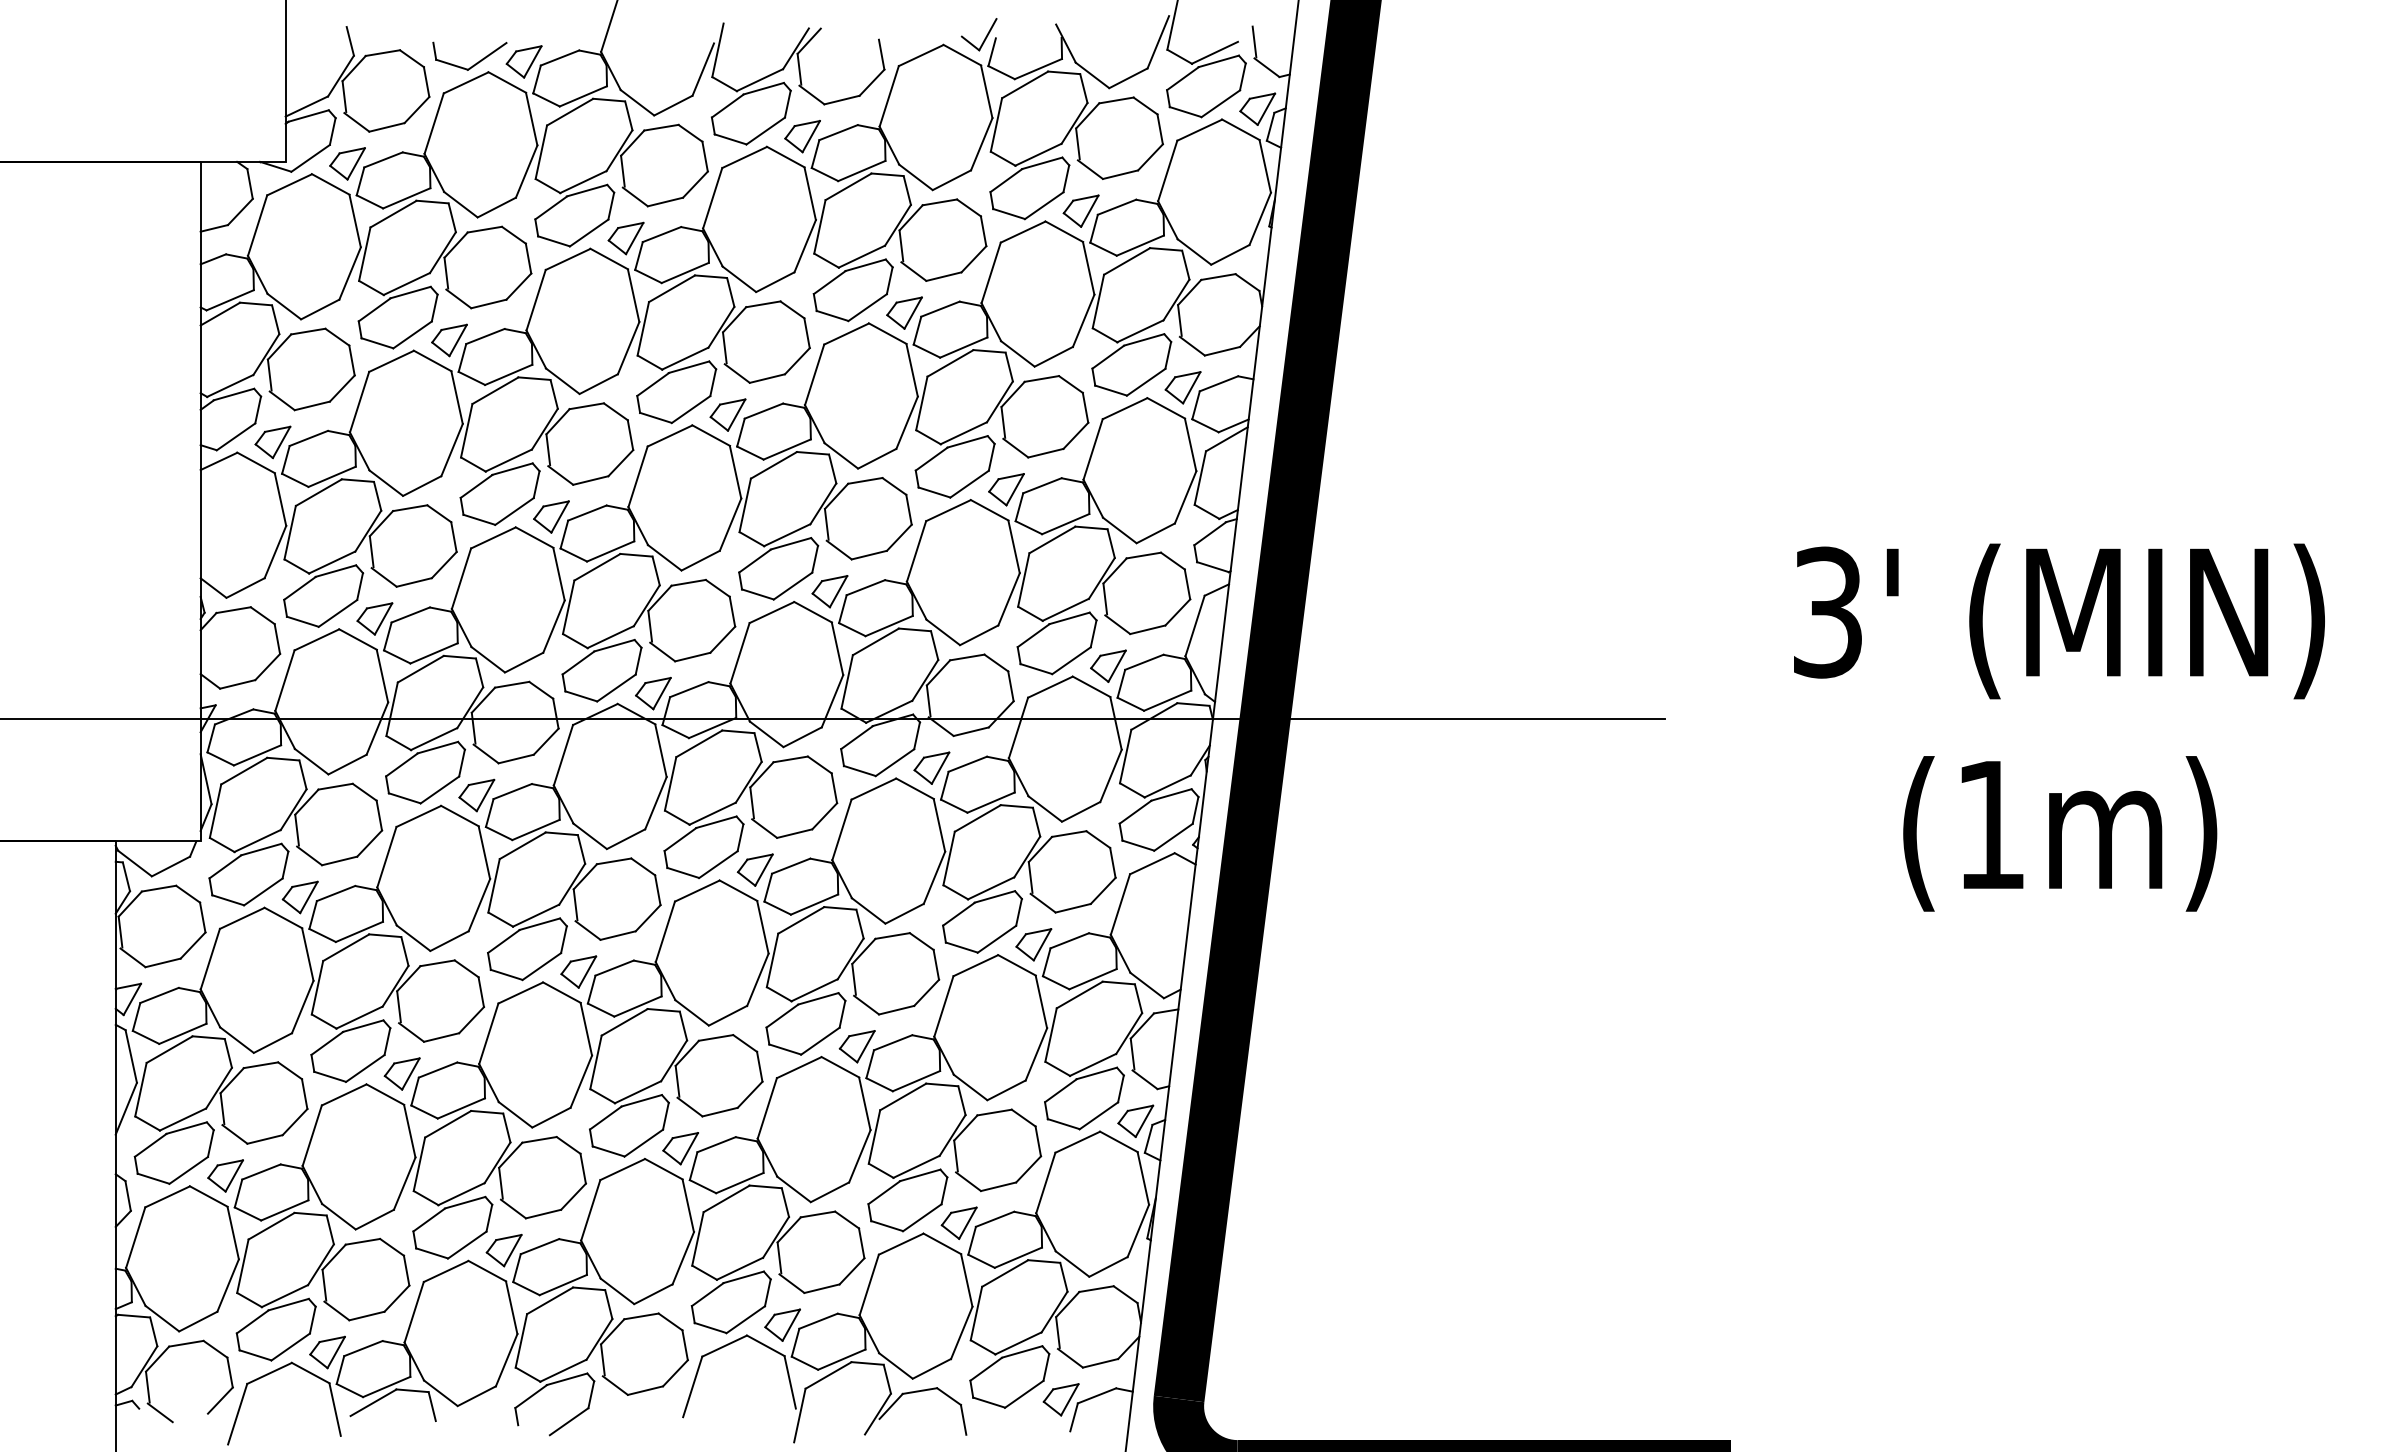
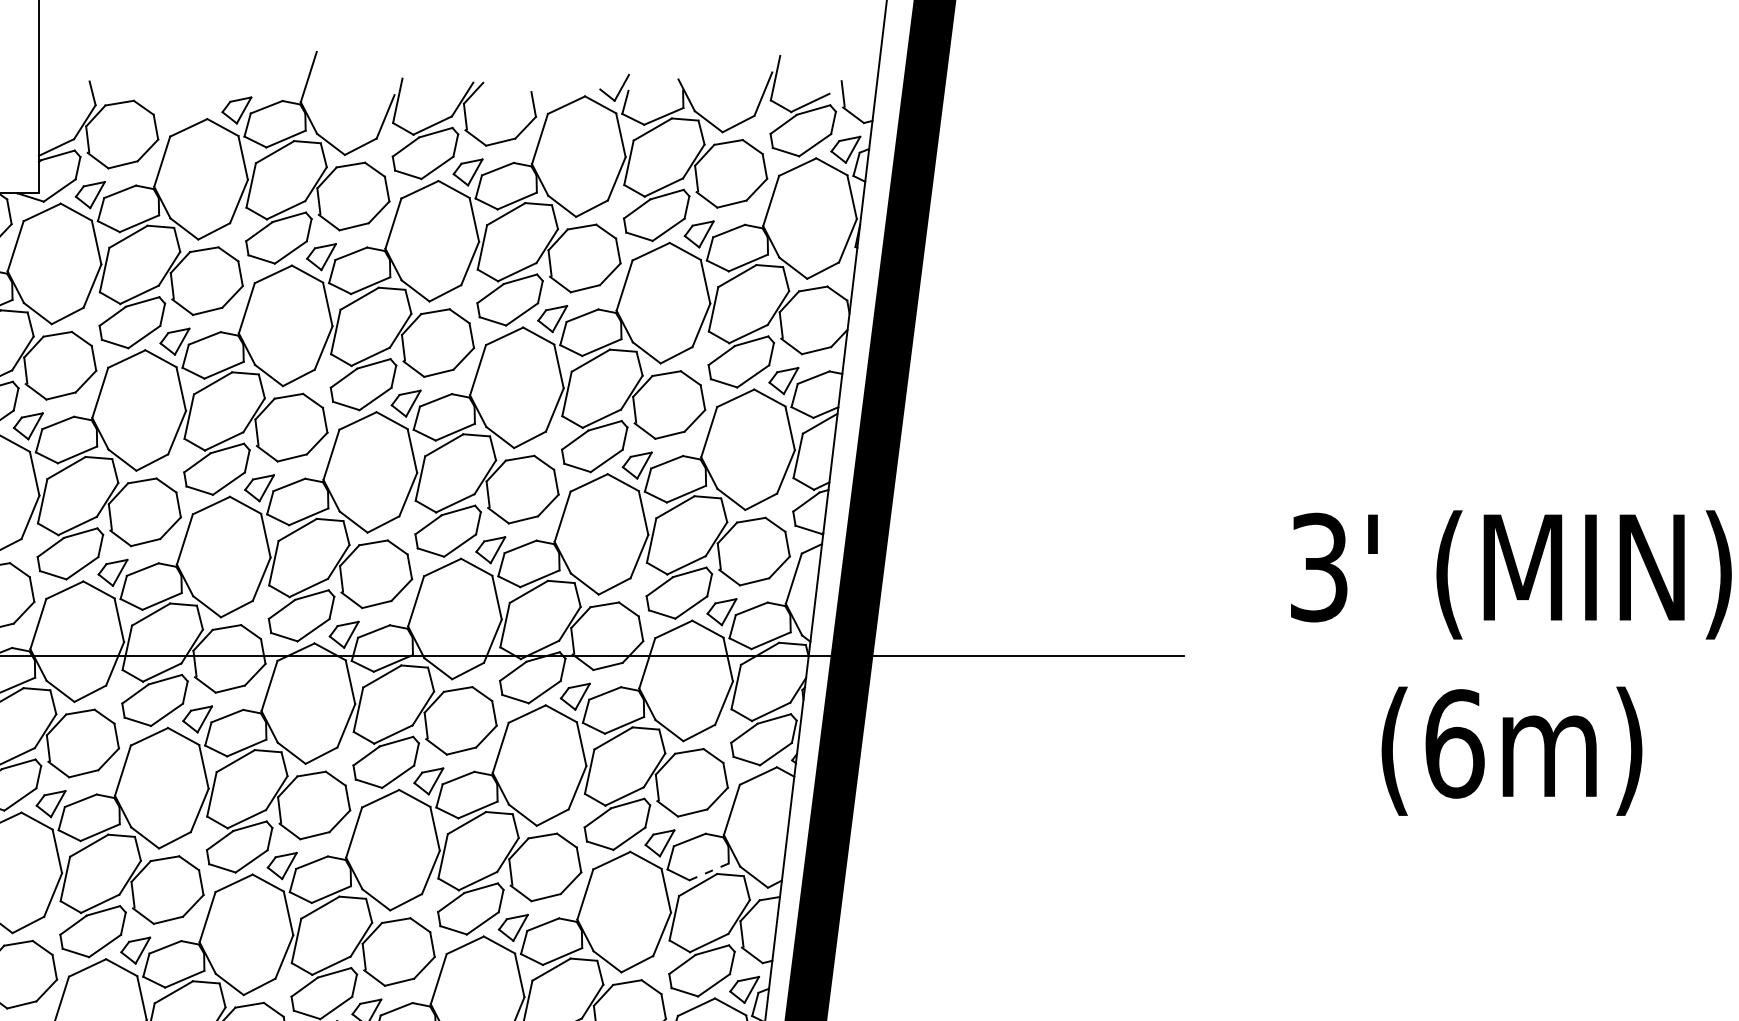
part: (473, 64) -> (194, 112), removed
text: (1991, 825) -> (1454, 744), (1m) -> (6m)
line: (1092, 979) -> (708, 872), solid -> dashed

